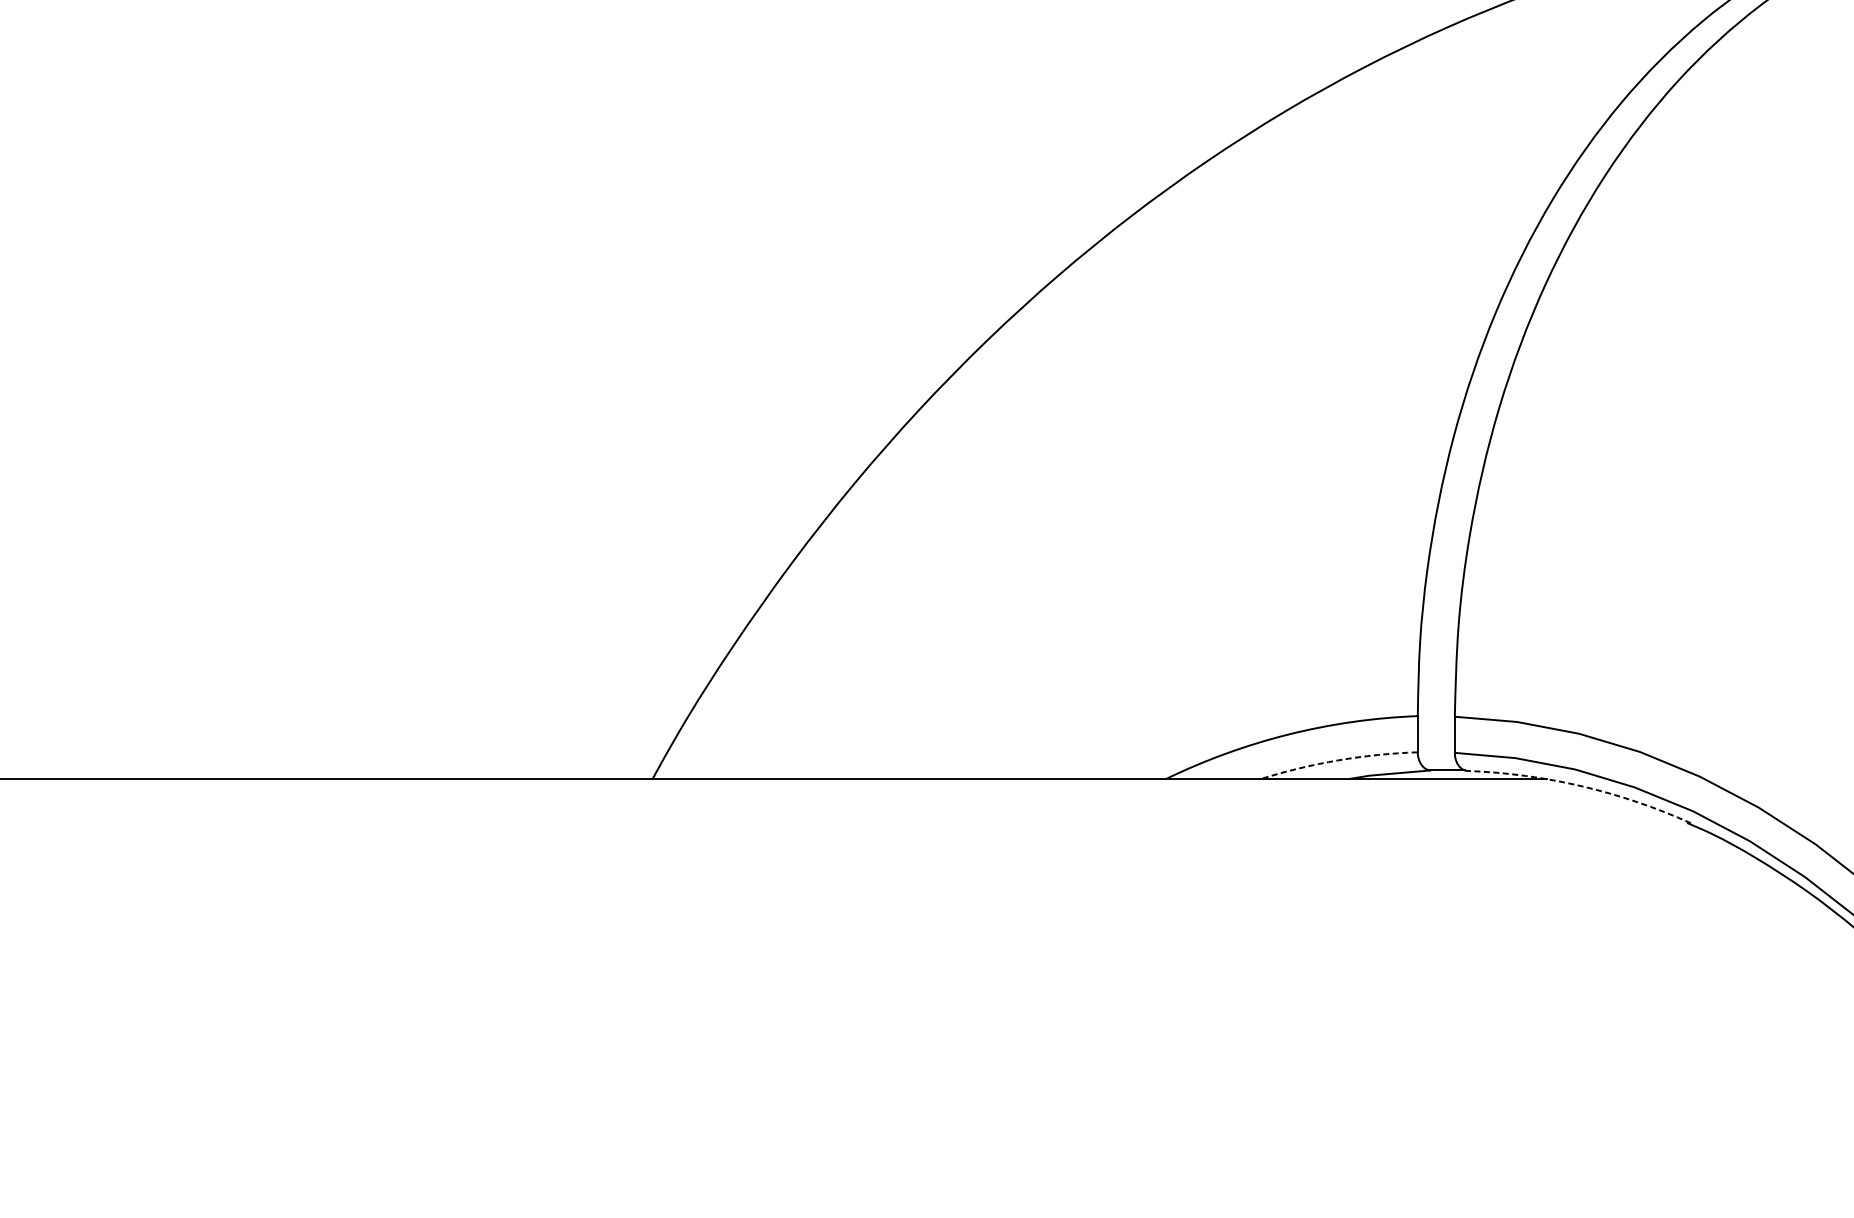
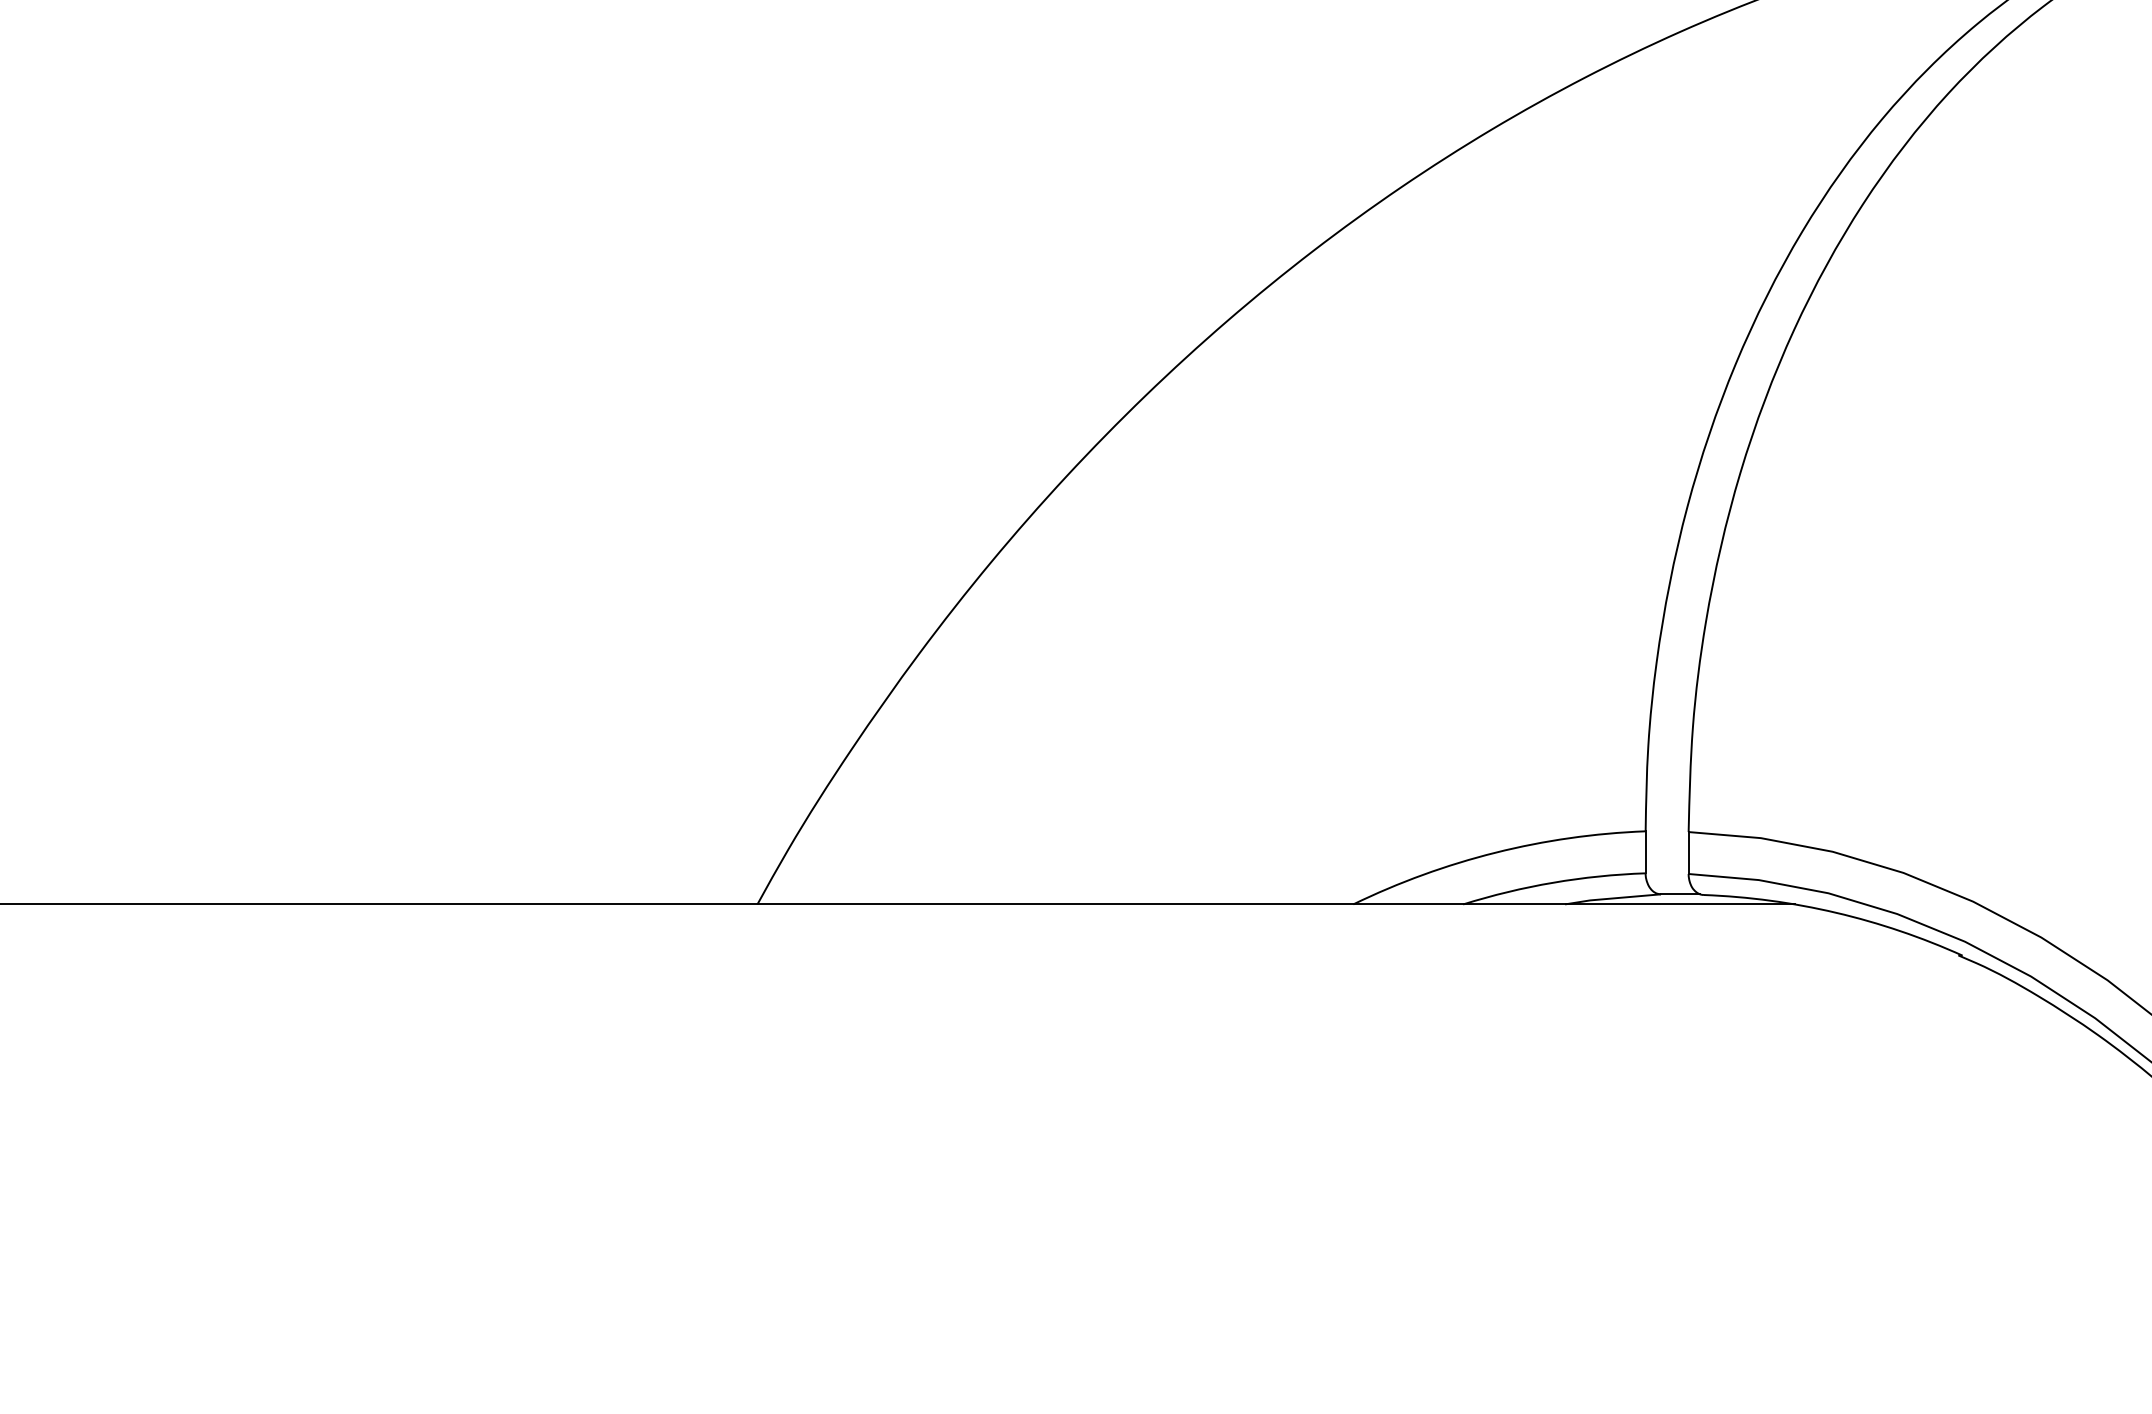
arc: (1338, 760) -> (1553, 882), dashed -> solid
arc: (1582, 786) -> (1836, 912), dashed -> solid

